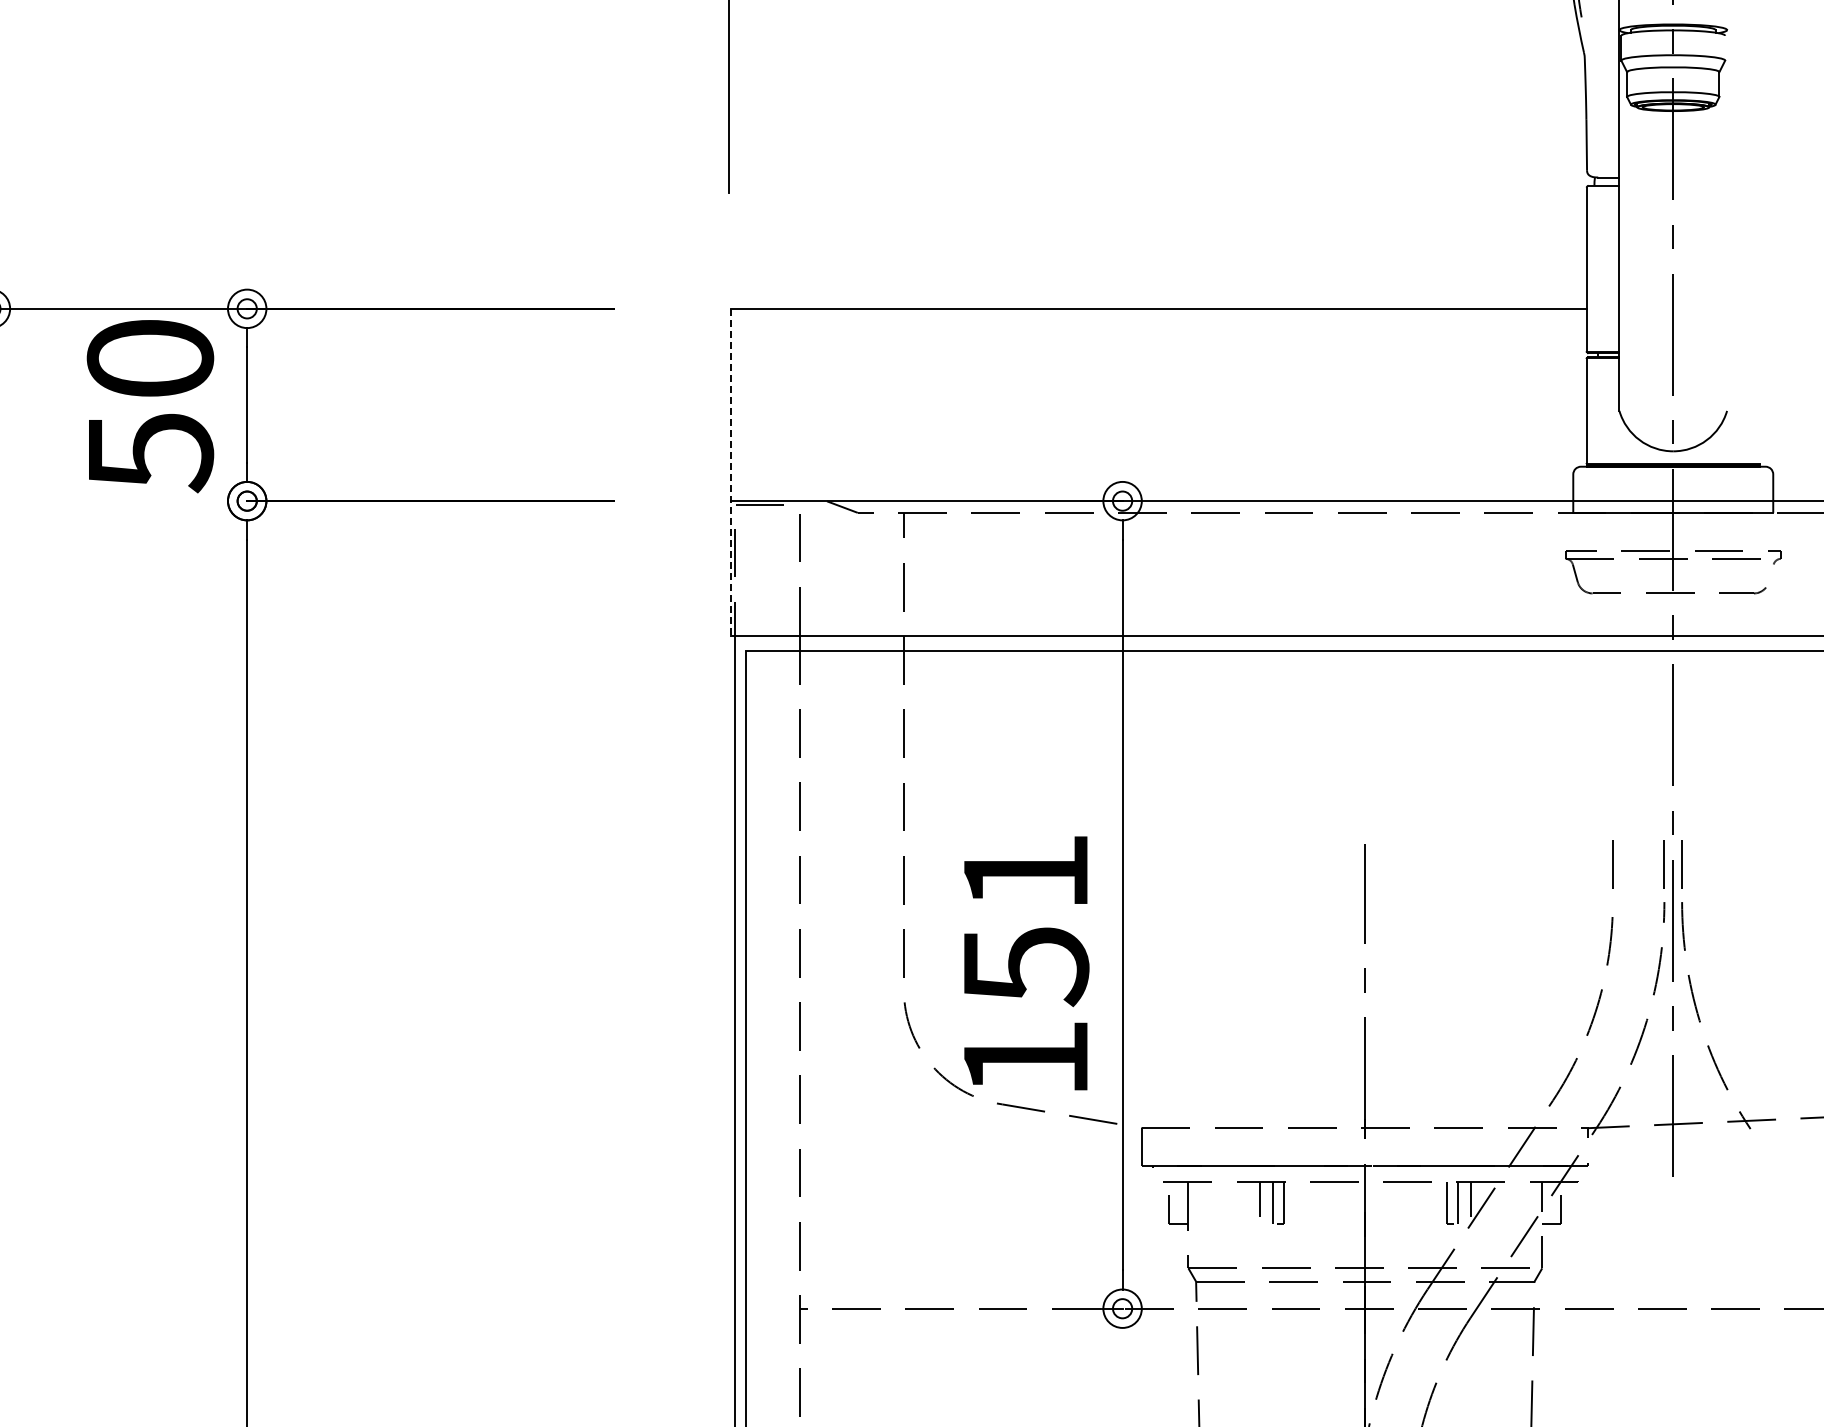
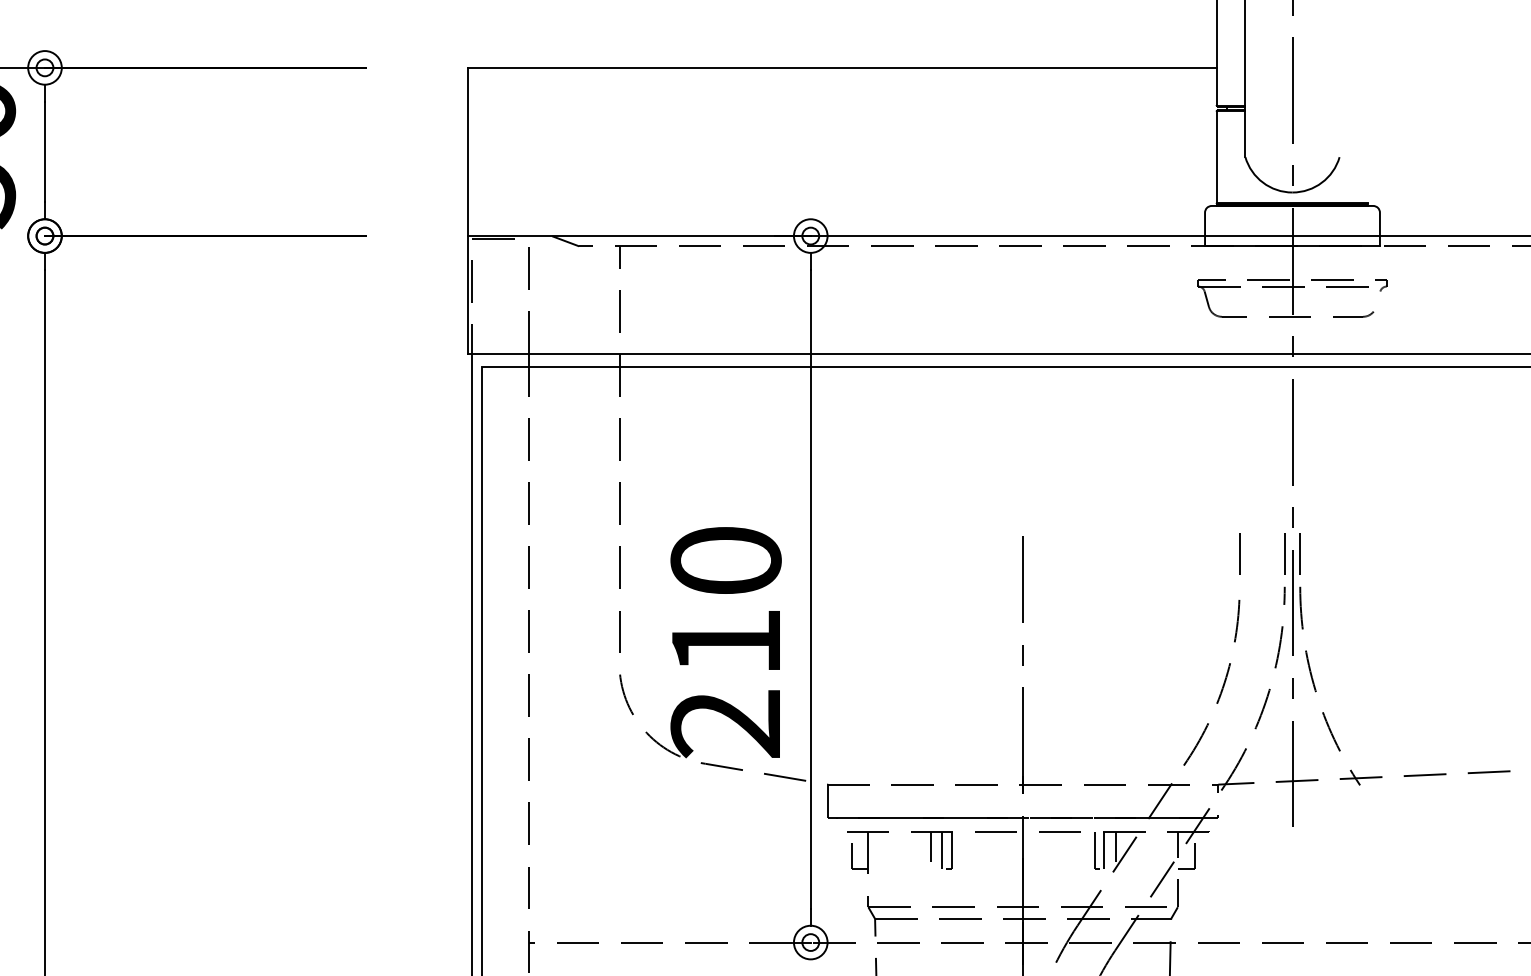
line: (730, 472) -> (467, 211), dashed -> solid
text: (1025, 965) -> (725, 642), 151 -> 210

